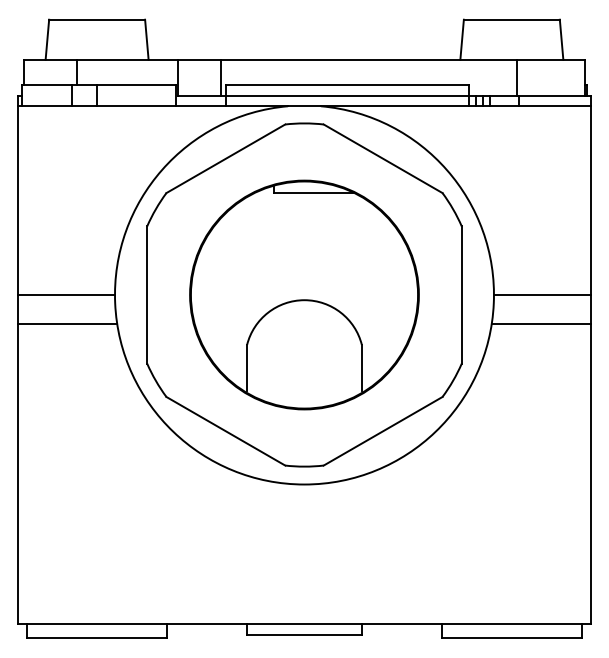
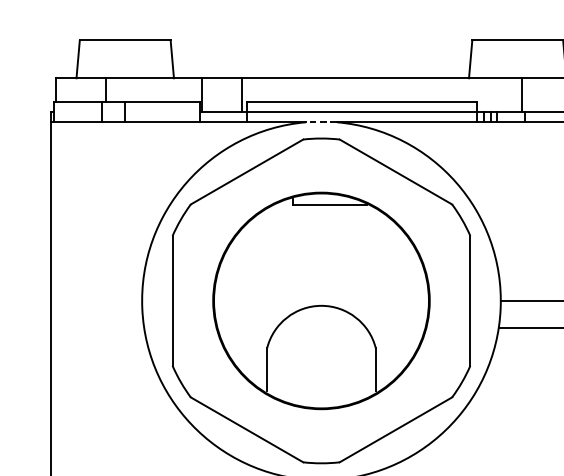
line: (303, 106) -> (320, 122), solid -> dashed
line: (66, 295) -> (96, 301), removed
line: (67, 323) -> (97, 327), removed

